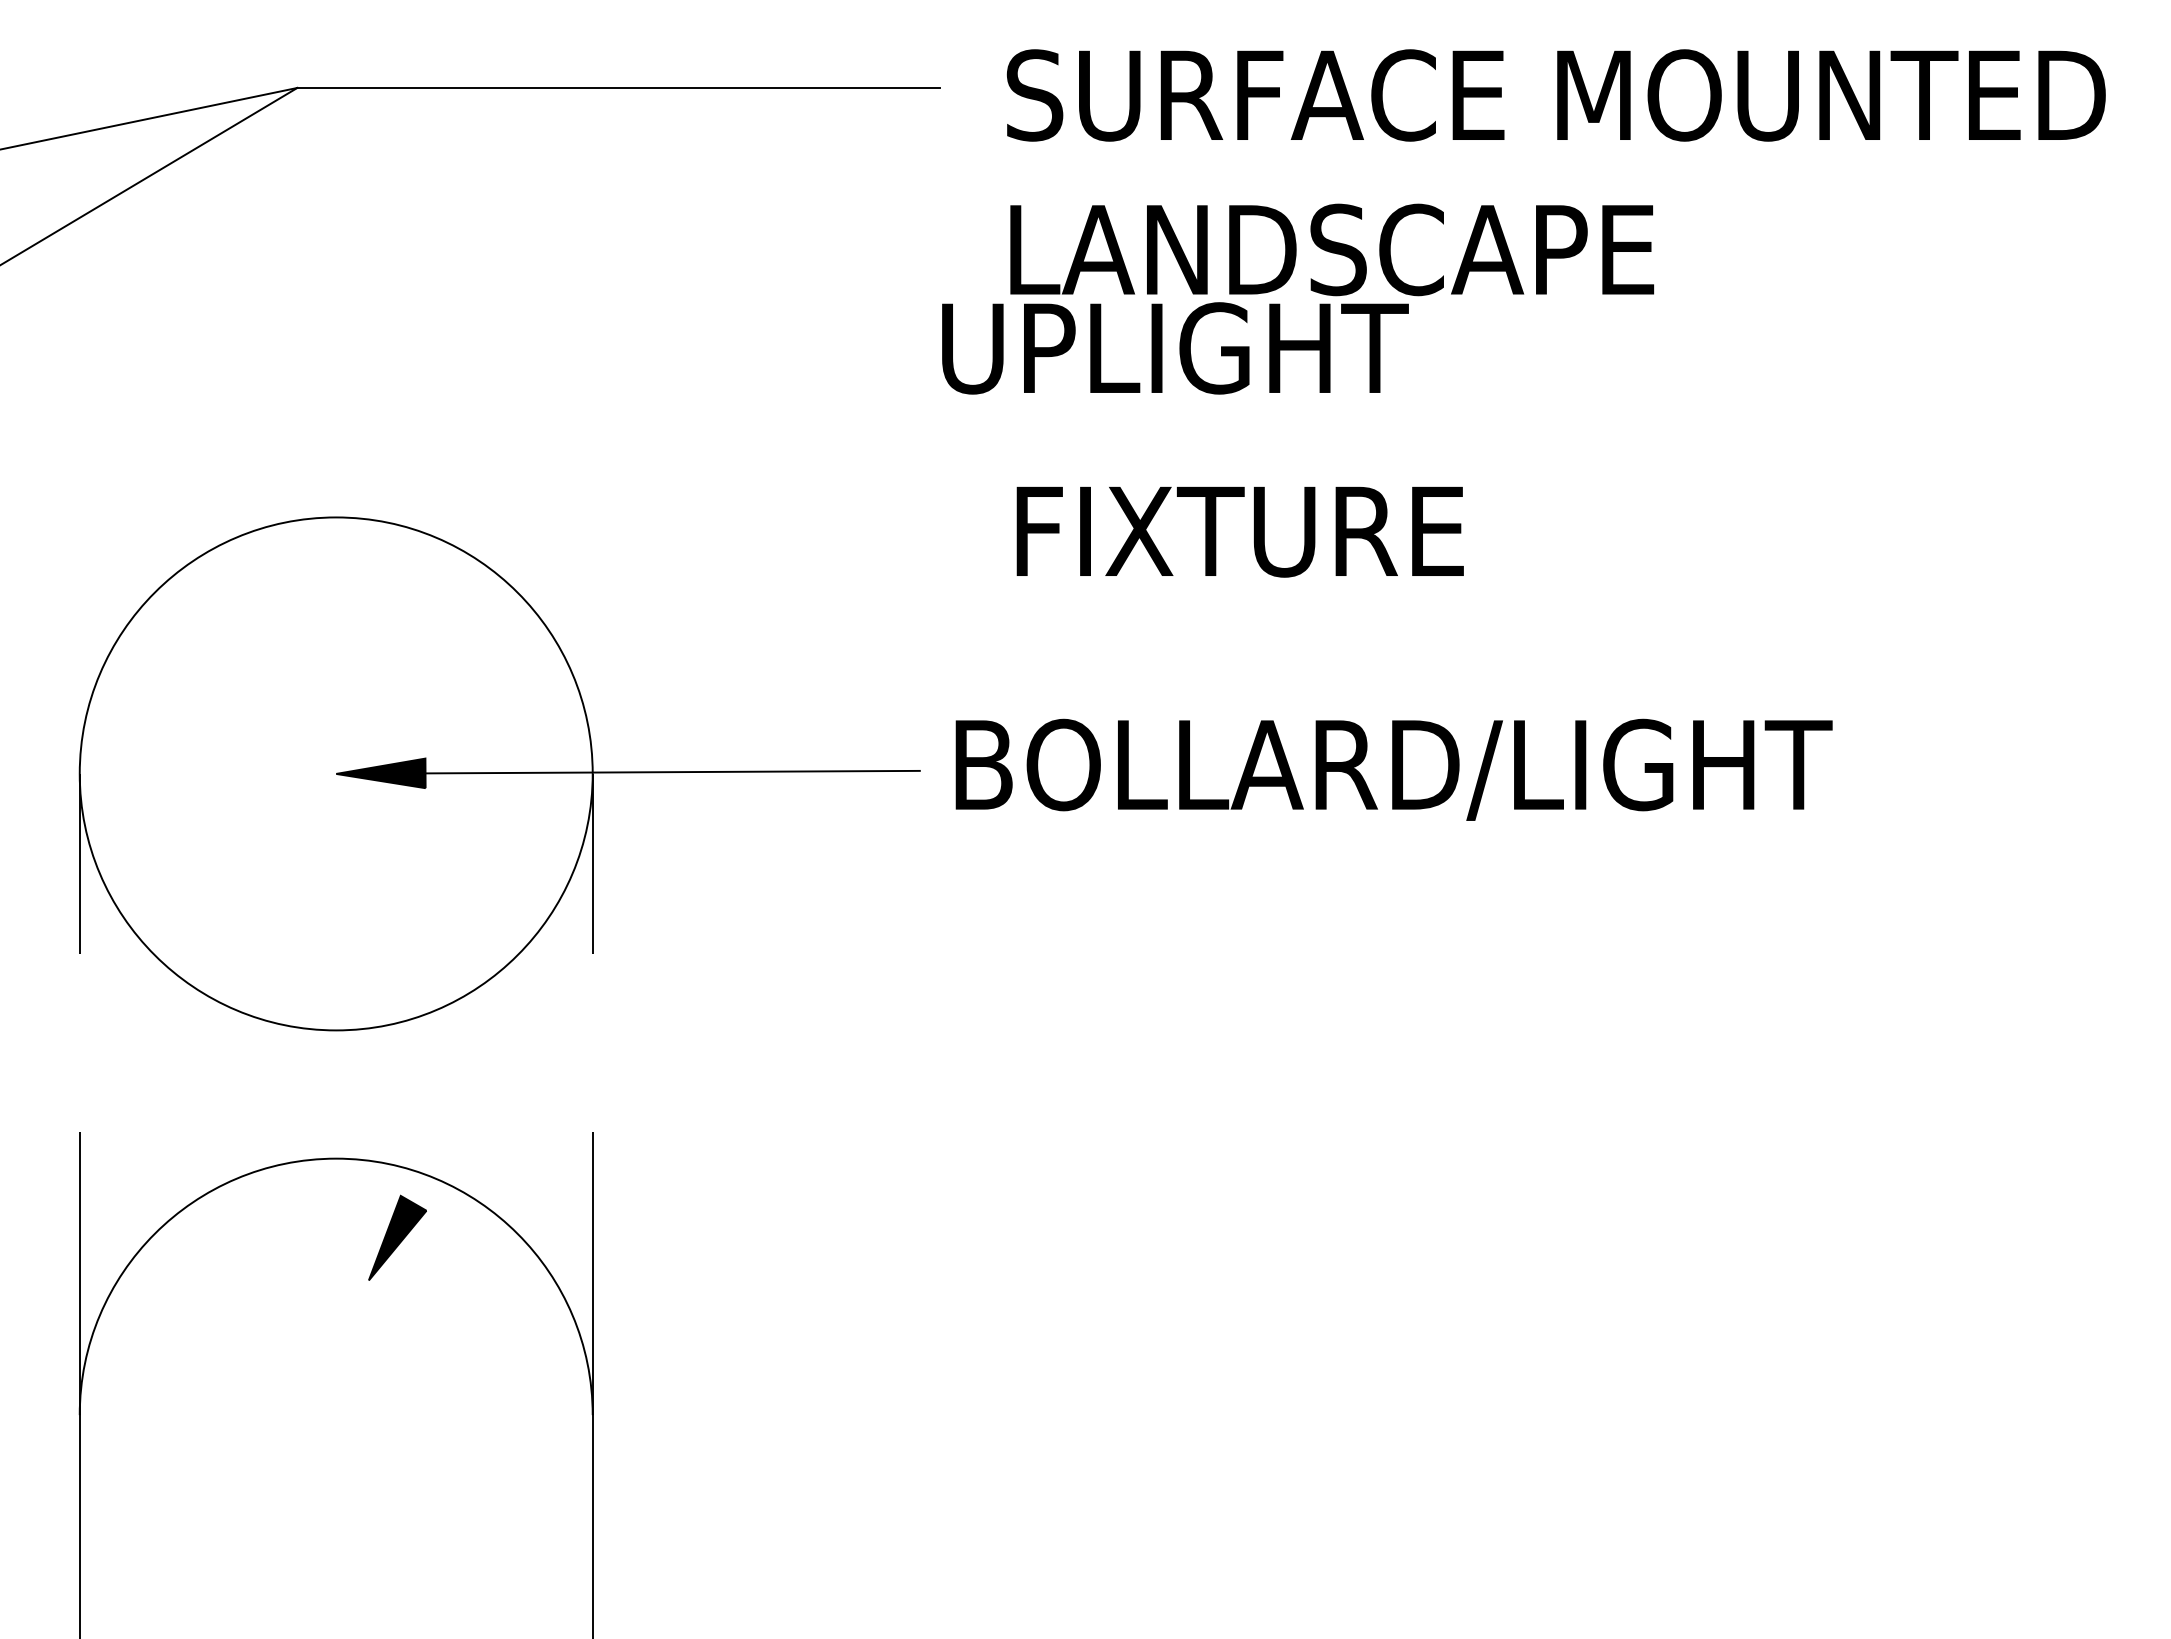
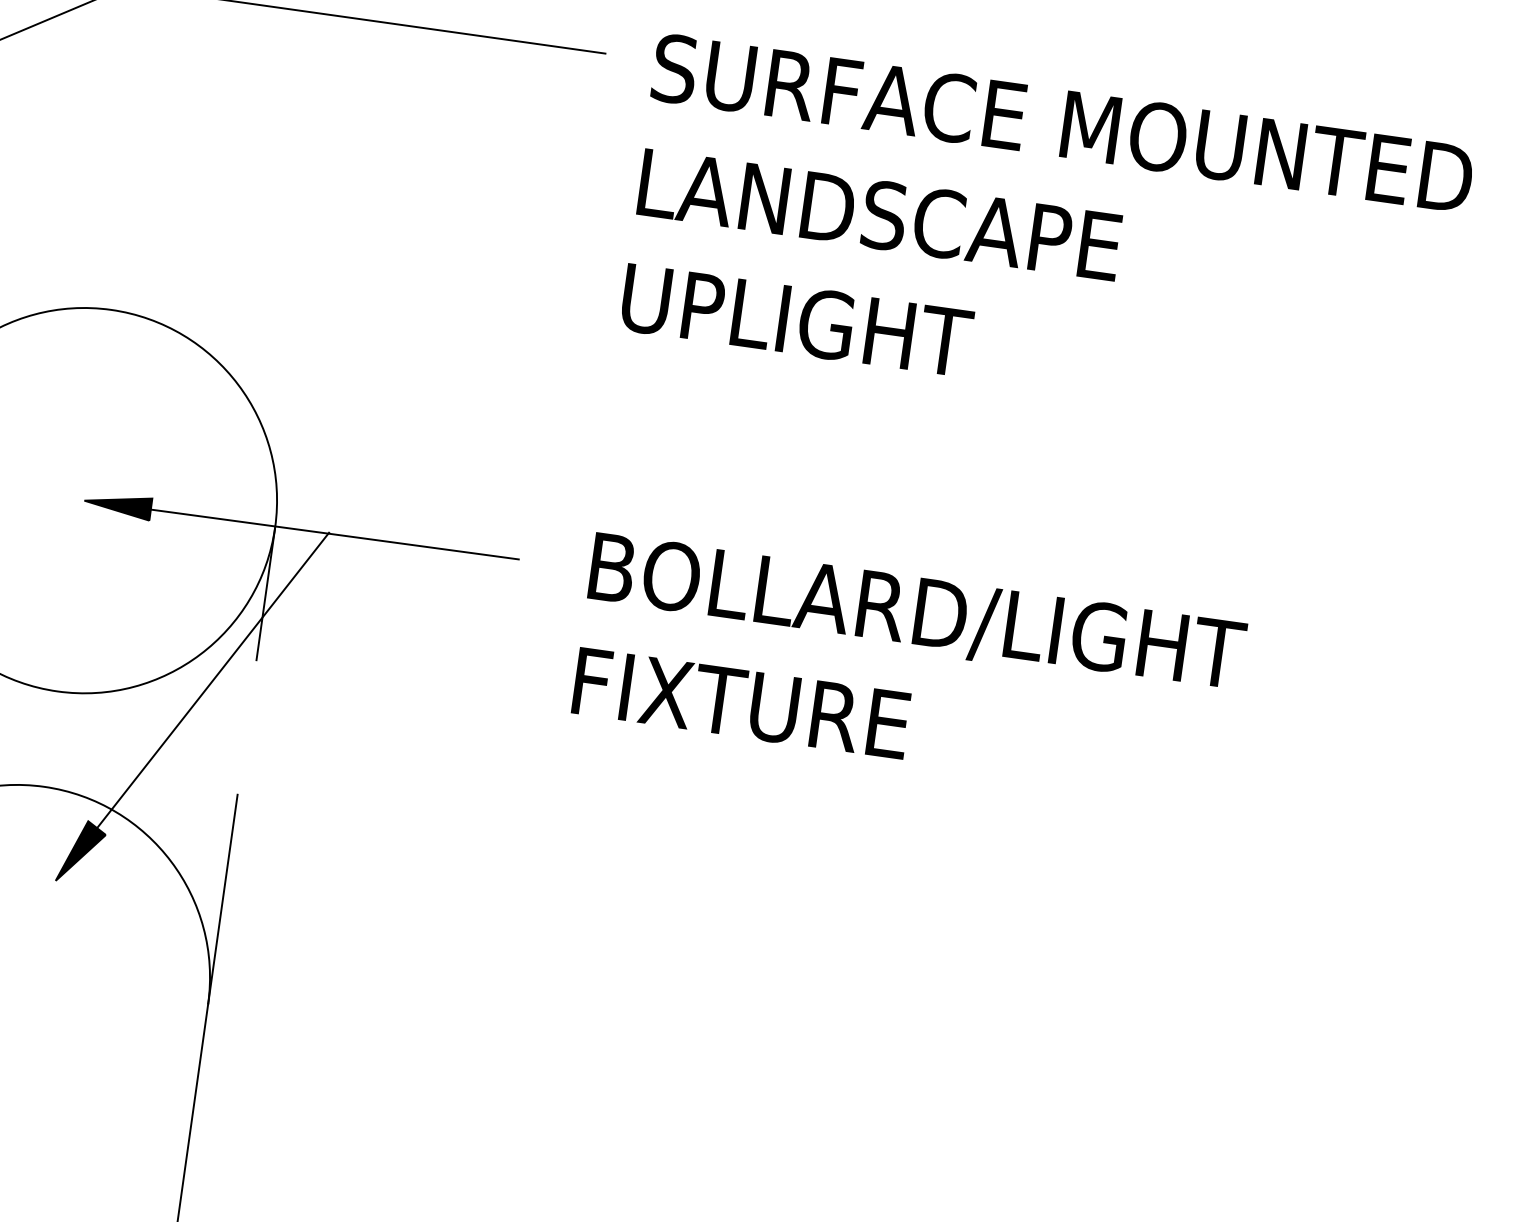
text: (1175, 348) -> (797, 320), moved
text: (1239, 532) -> (740, 704), moved
text: (1393, 769) -> (916, 614), moved
line: (538, 986) -> (212, 679), added

